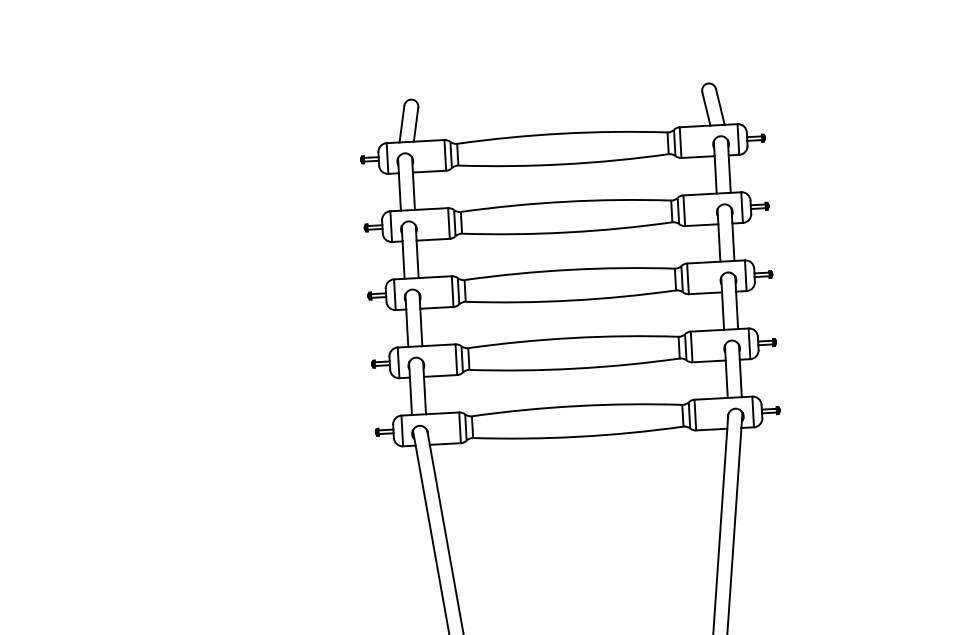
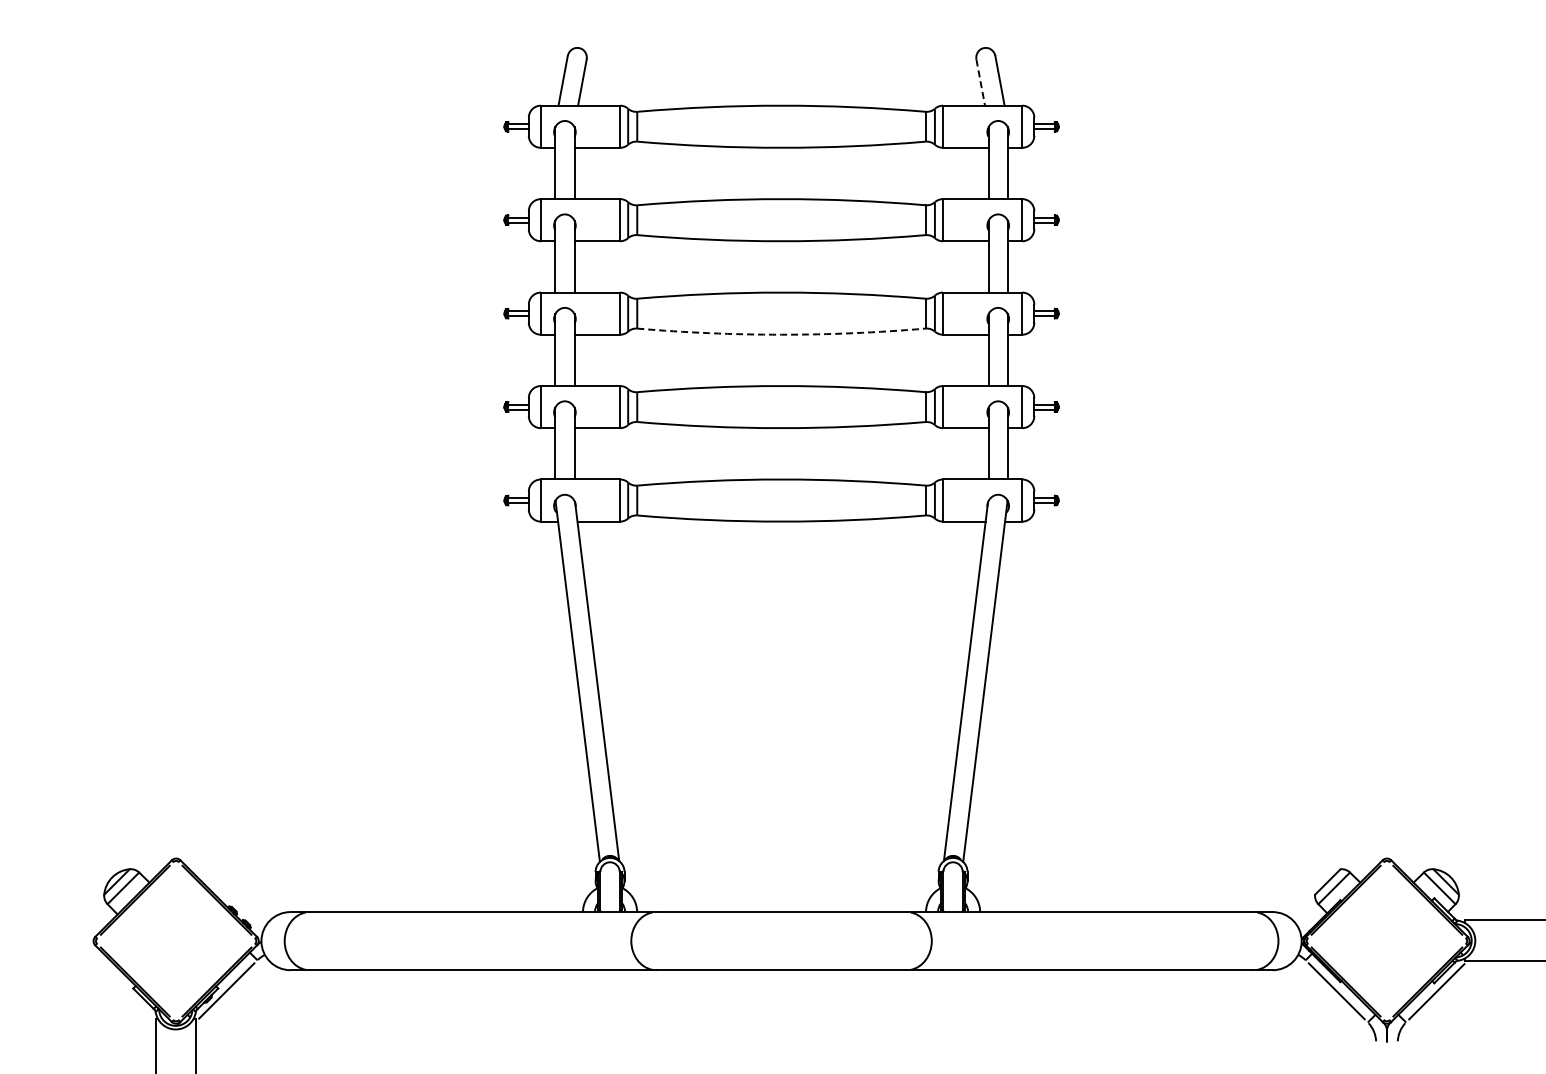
line: (706, 109) -> (980, 83), solid -> dashed
arc: (571, 300) -> (781, 334), solid -> dashed

